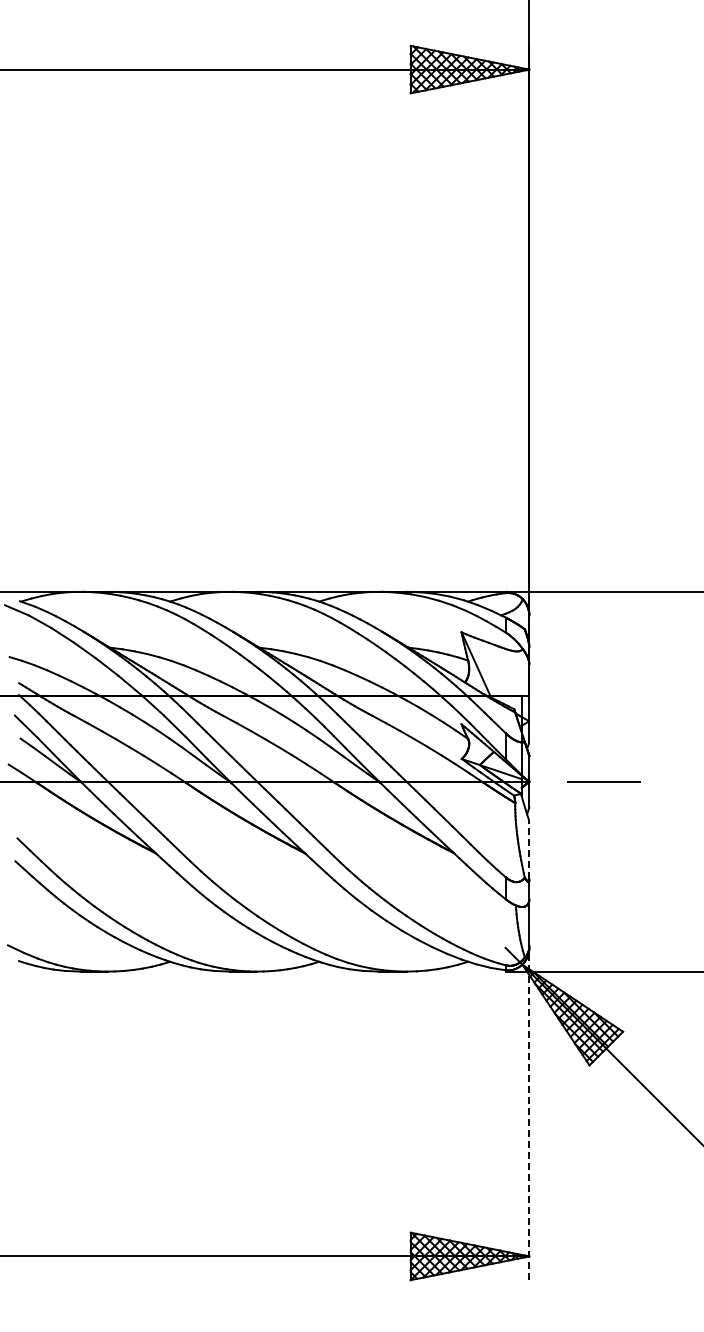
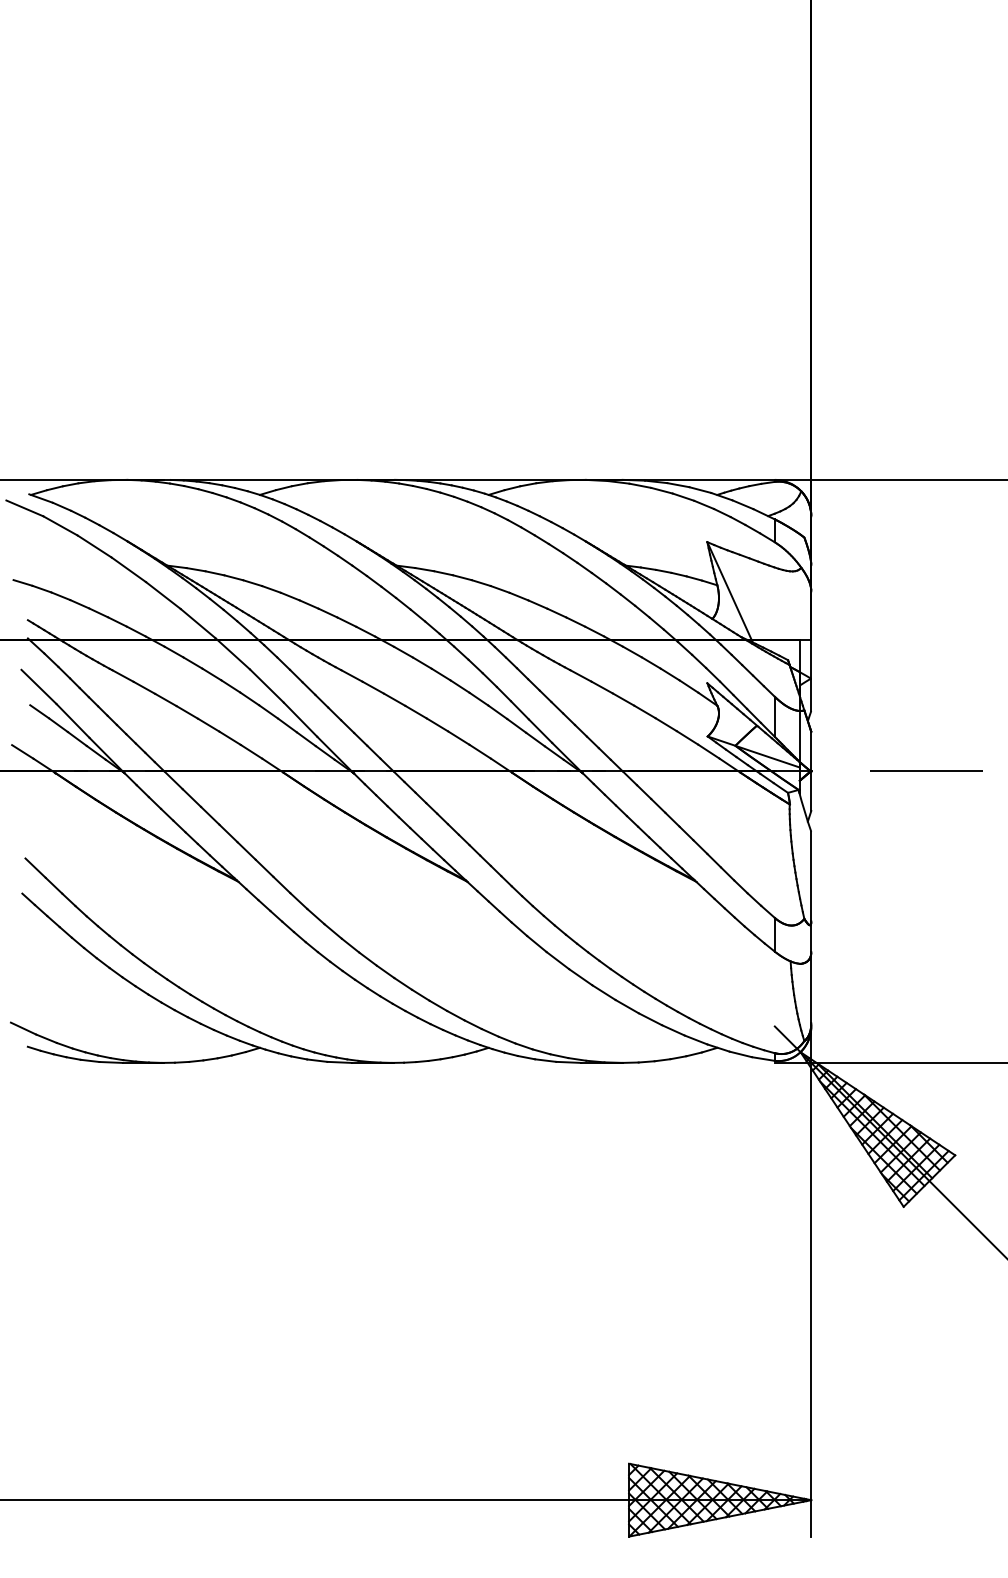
line: (529, 849) -> (811, 875), dashed -> solid
line: (529, 1113) -> (811, 1280), dashed -> solid

